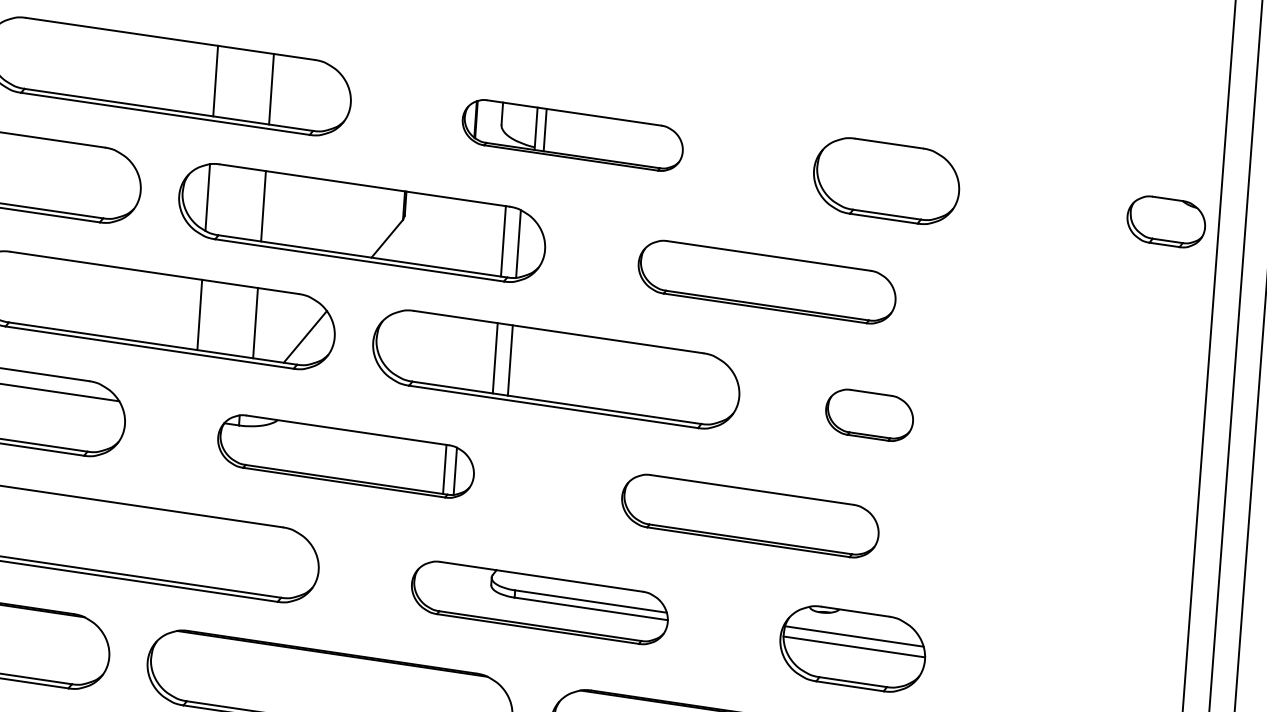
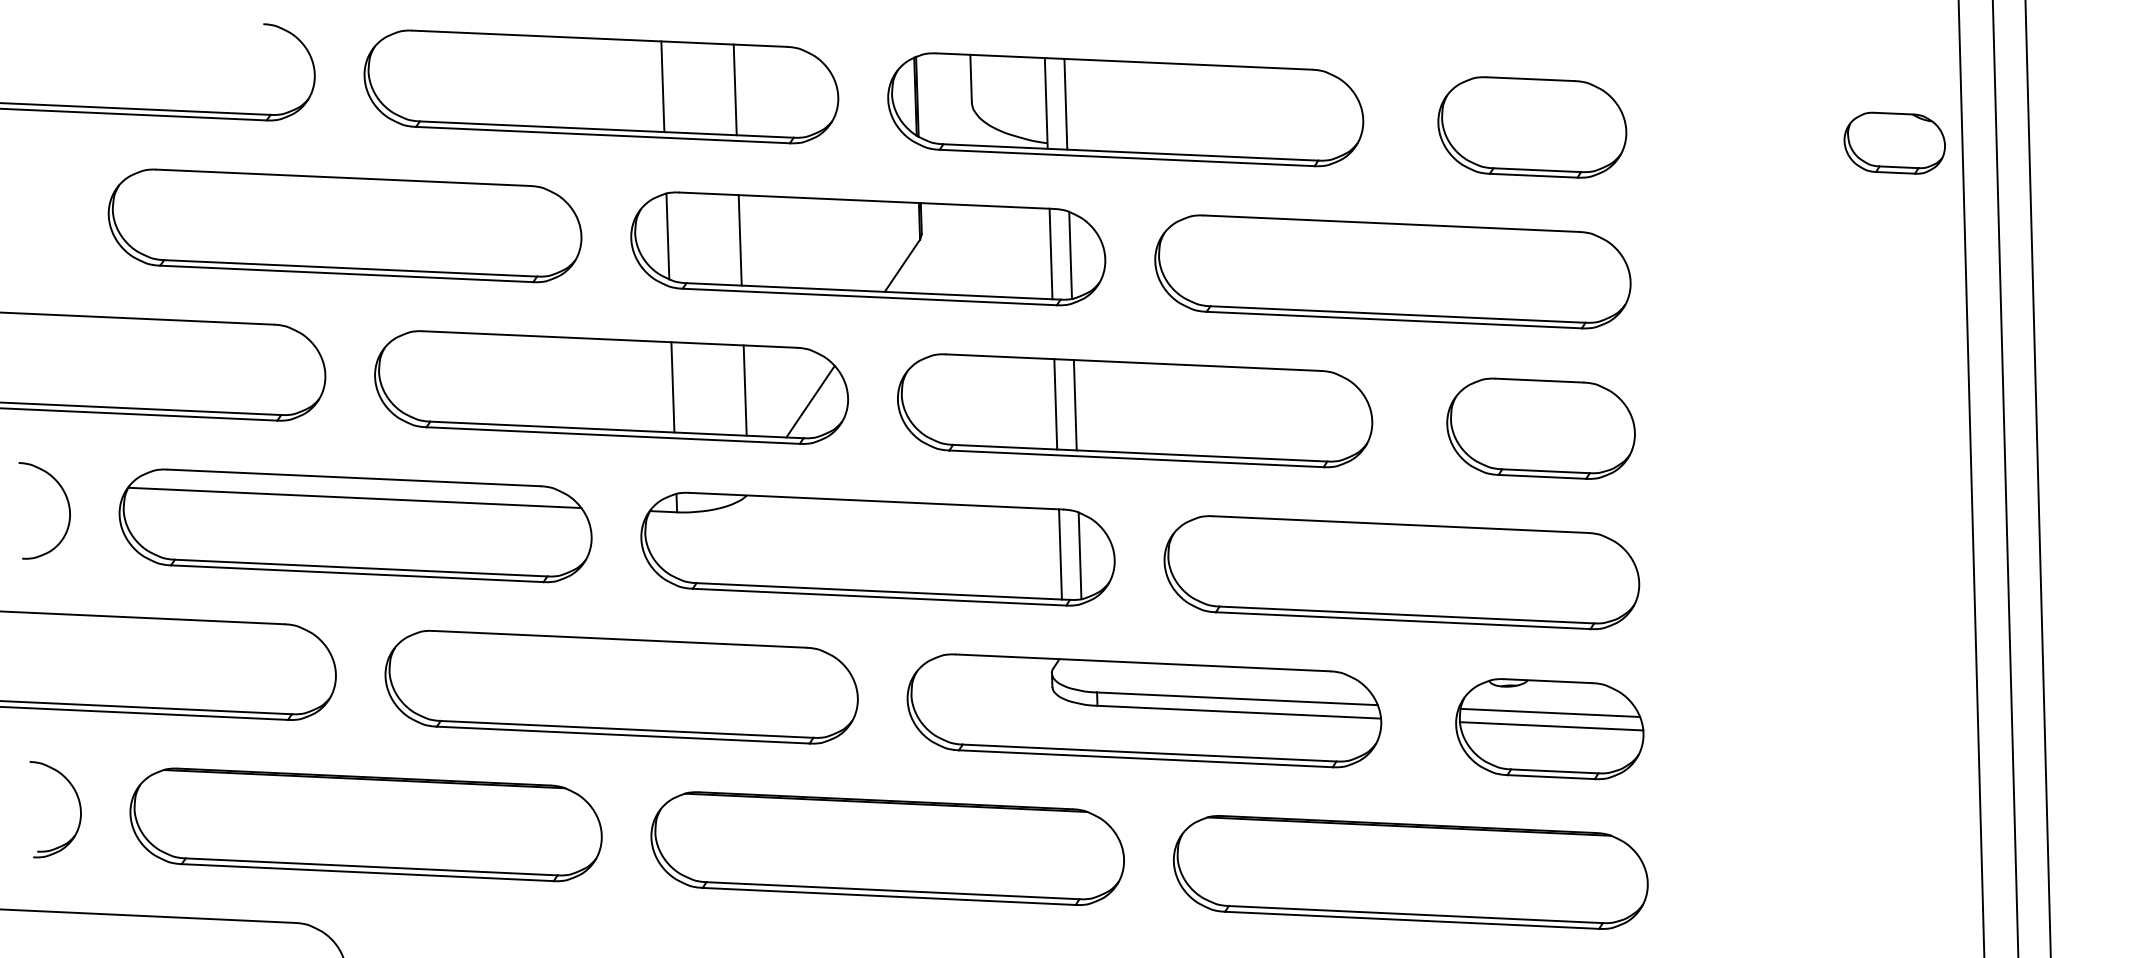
part: (572, 135) -> (1125, 109), size x1.67
part: (766, 281) -> (1392, 271), size x1.43
part: (869, 415) -> (1540, 428), size x1.67
part: (345, 456) -> (877, 548), size x1.43
part: (750, 515) -> (1401, 572), size x1.43
part: (539, 602) -> (1144, 710), size x1.43

